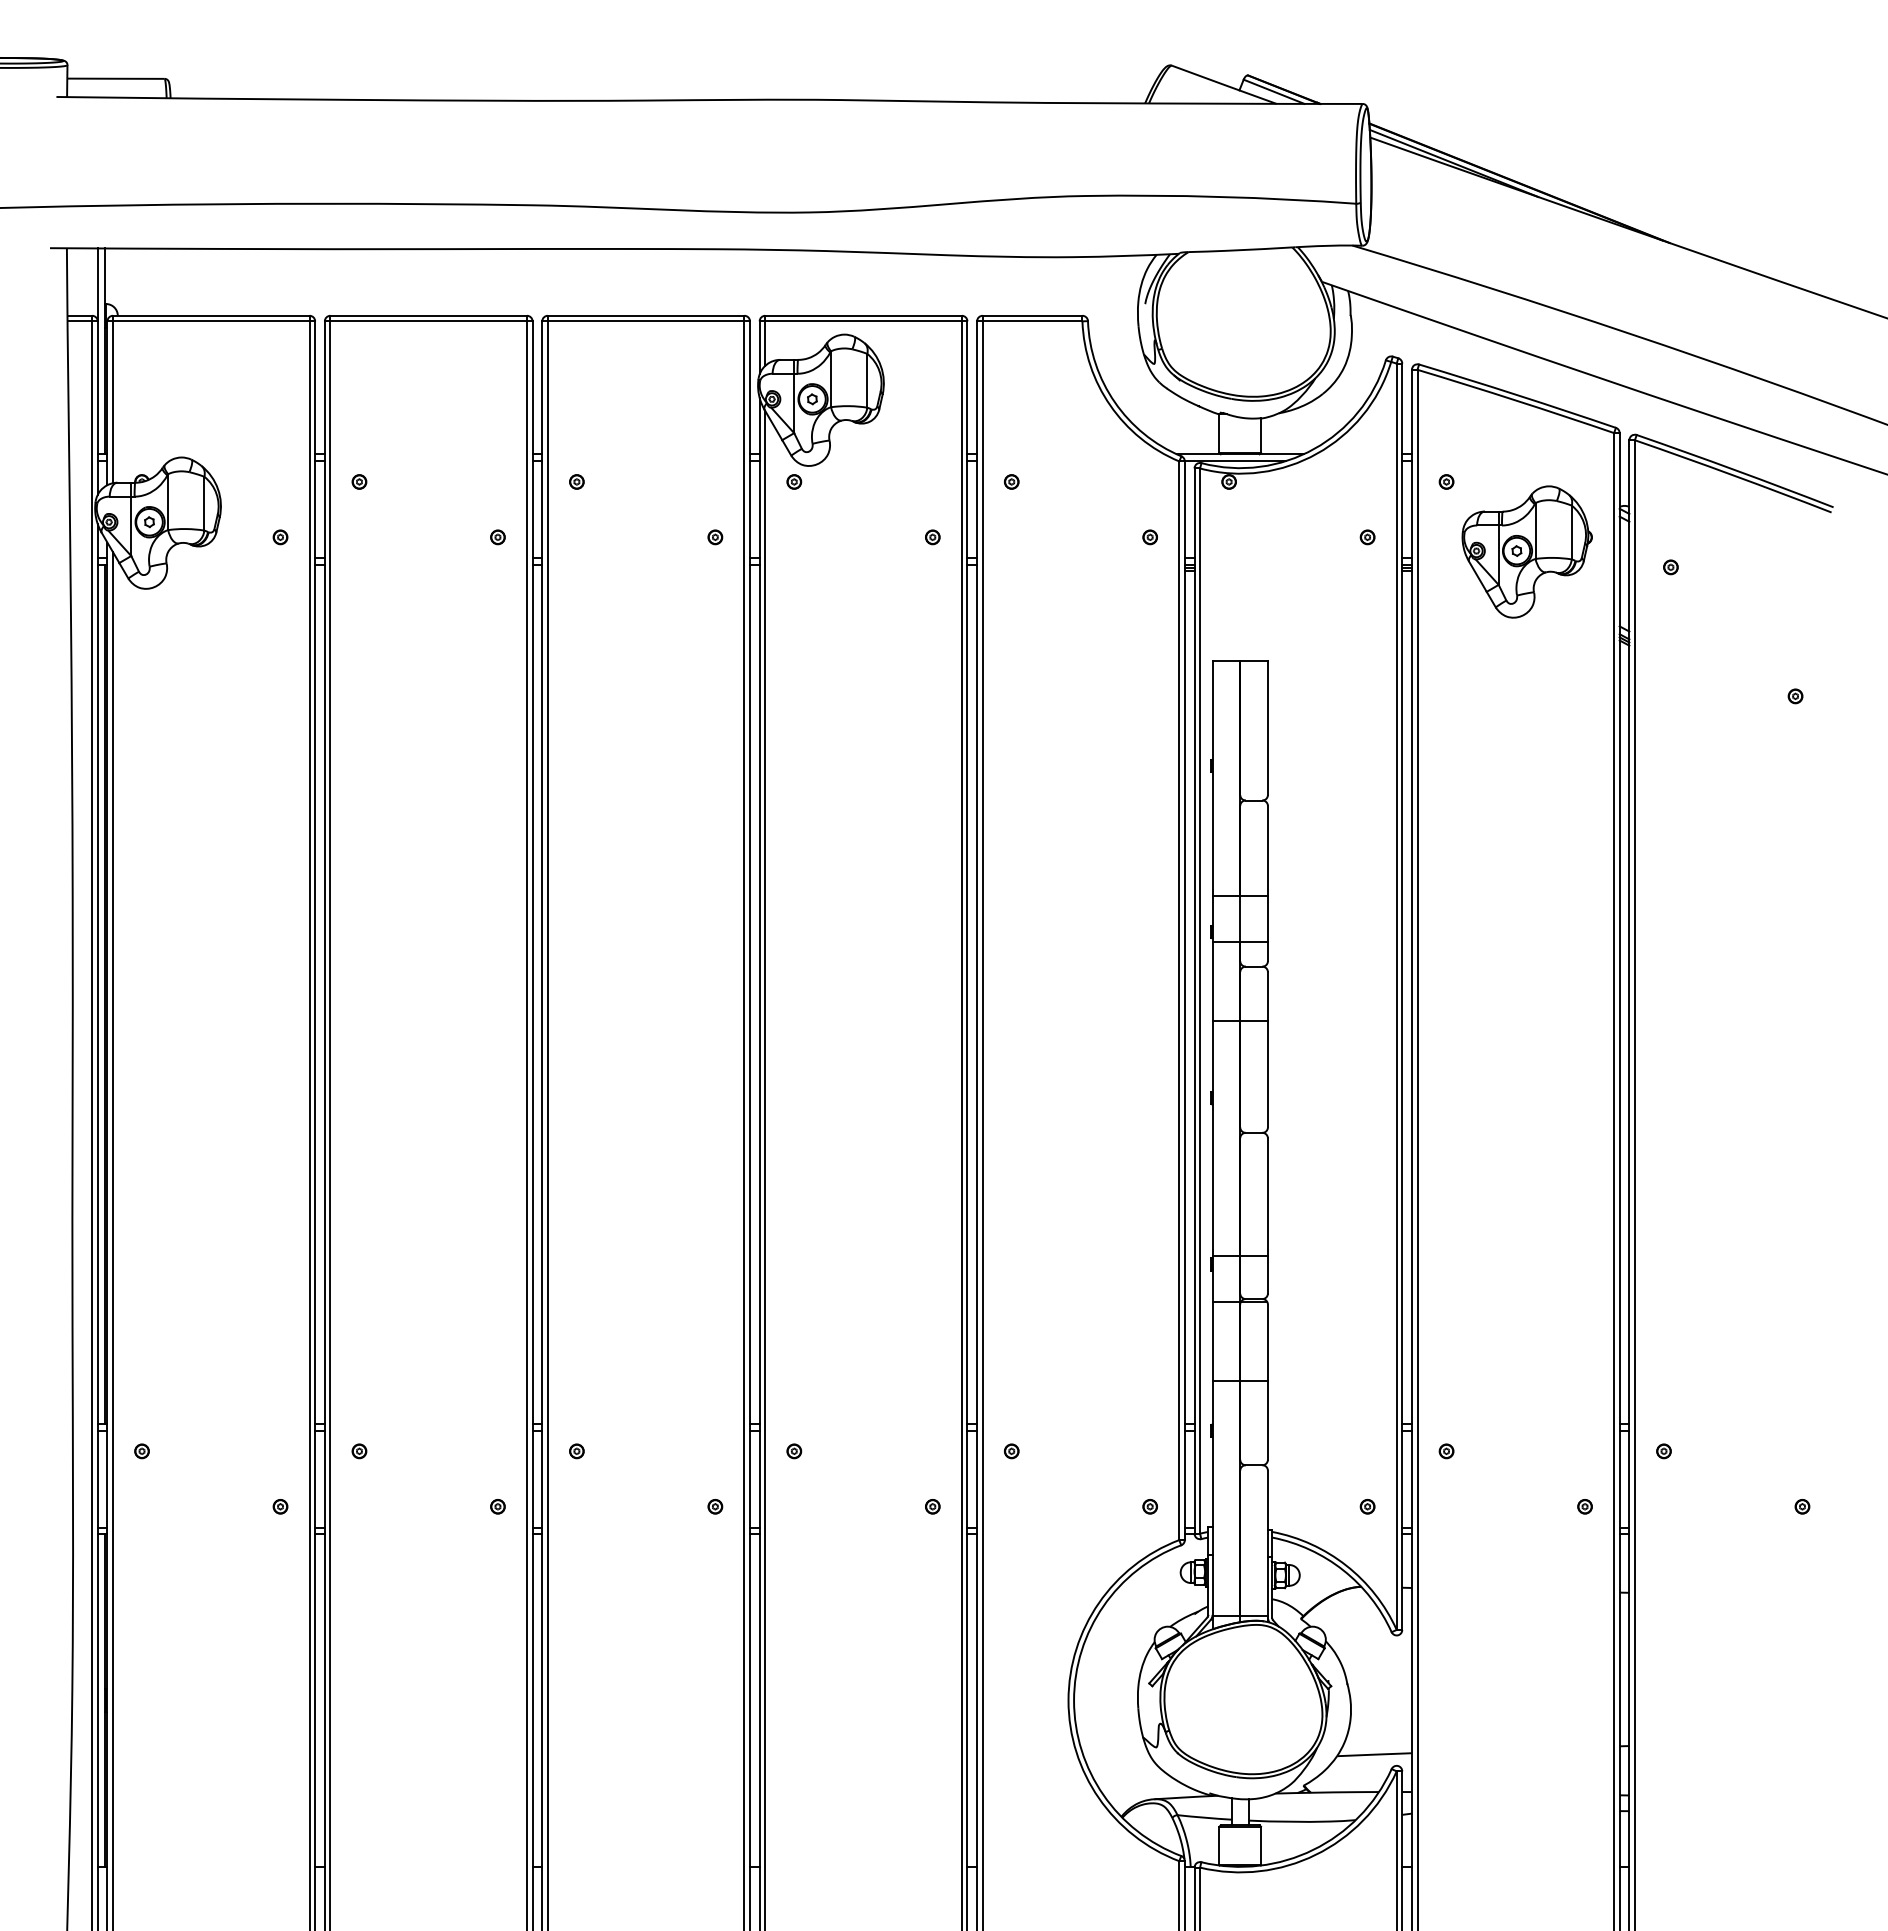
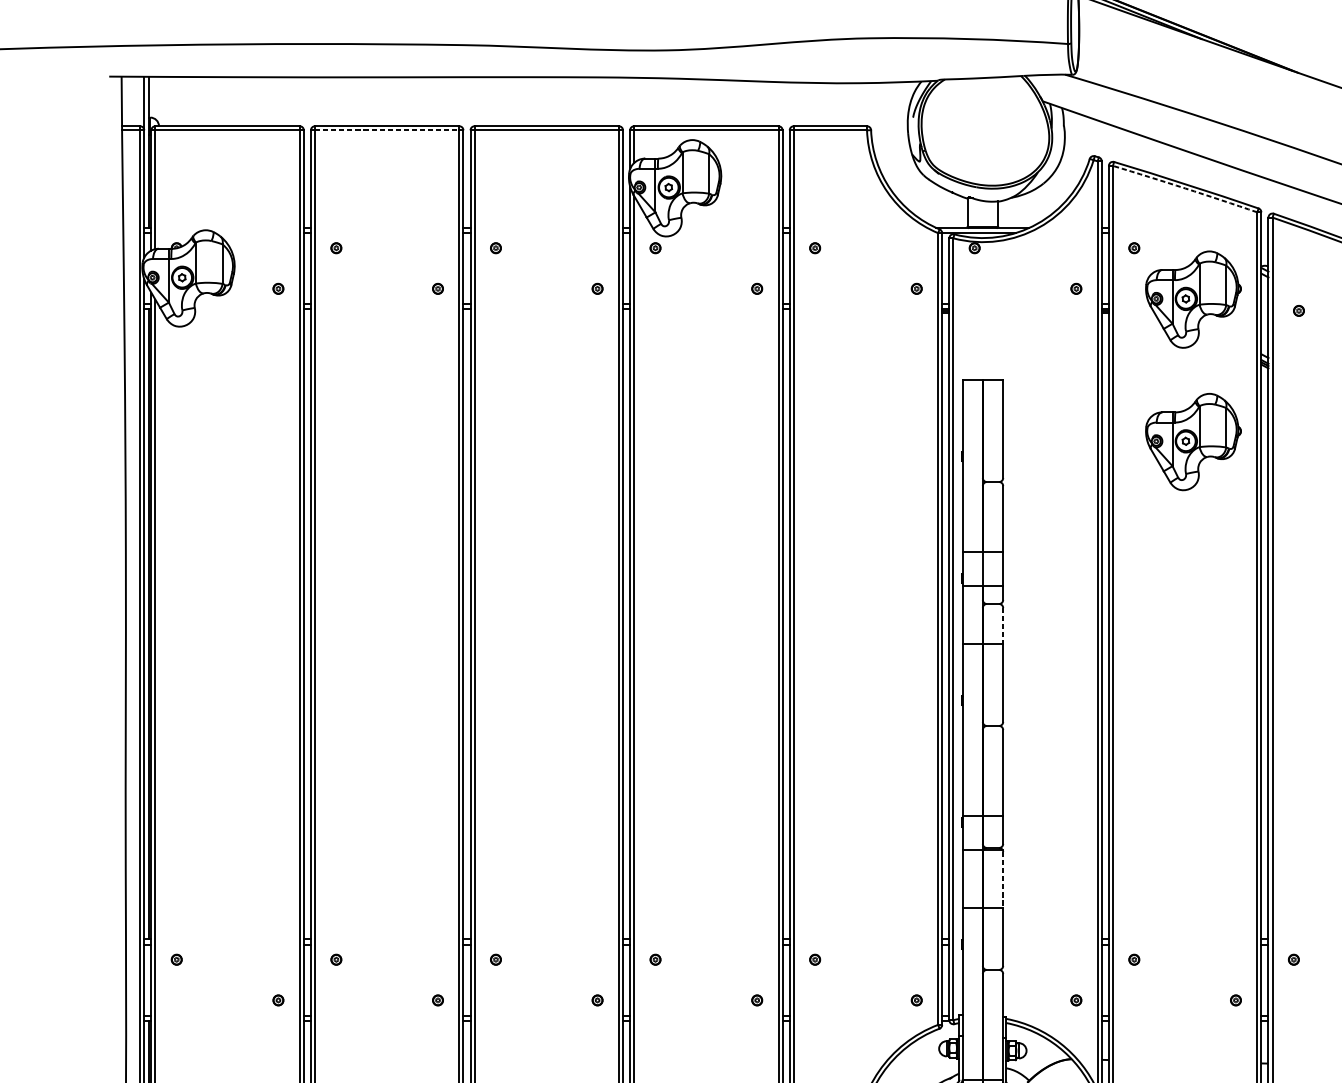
line: (429, 321) -> (387, 130), solid -> dashed
arc: (1516, 400) -> (1185, 188), solid -> dashed
part: (1526, 745) -> (1192, 441), added
line: (1267, 997) -> (1002, 626), solid -> dashed
line: (1267, 1343) -> (1002, 880), solid -> dashed

